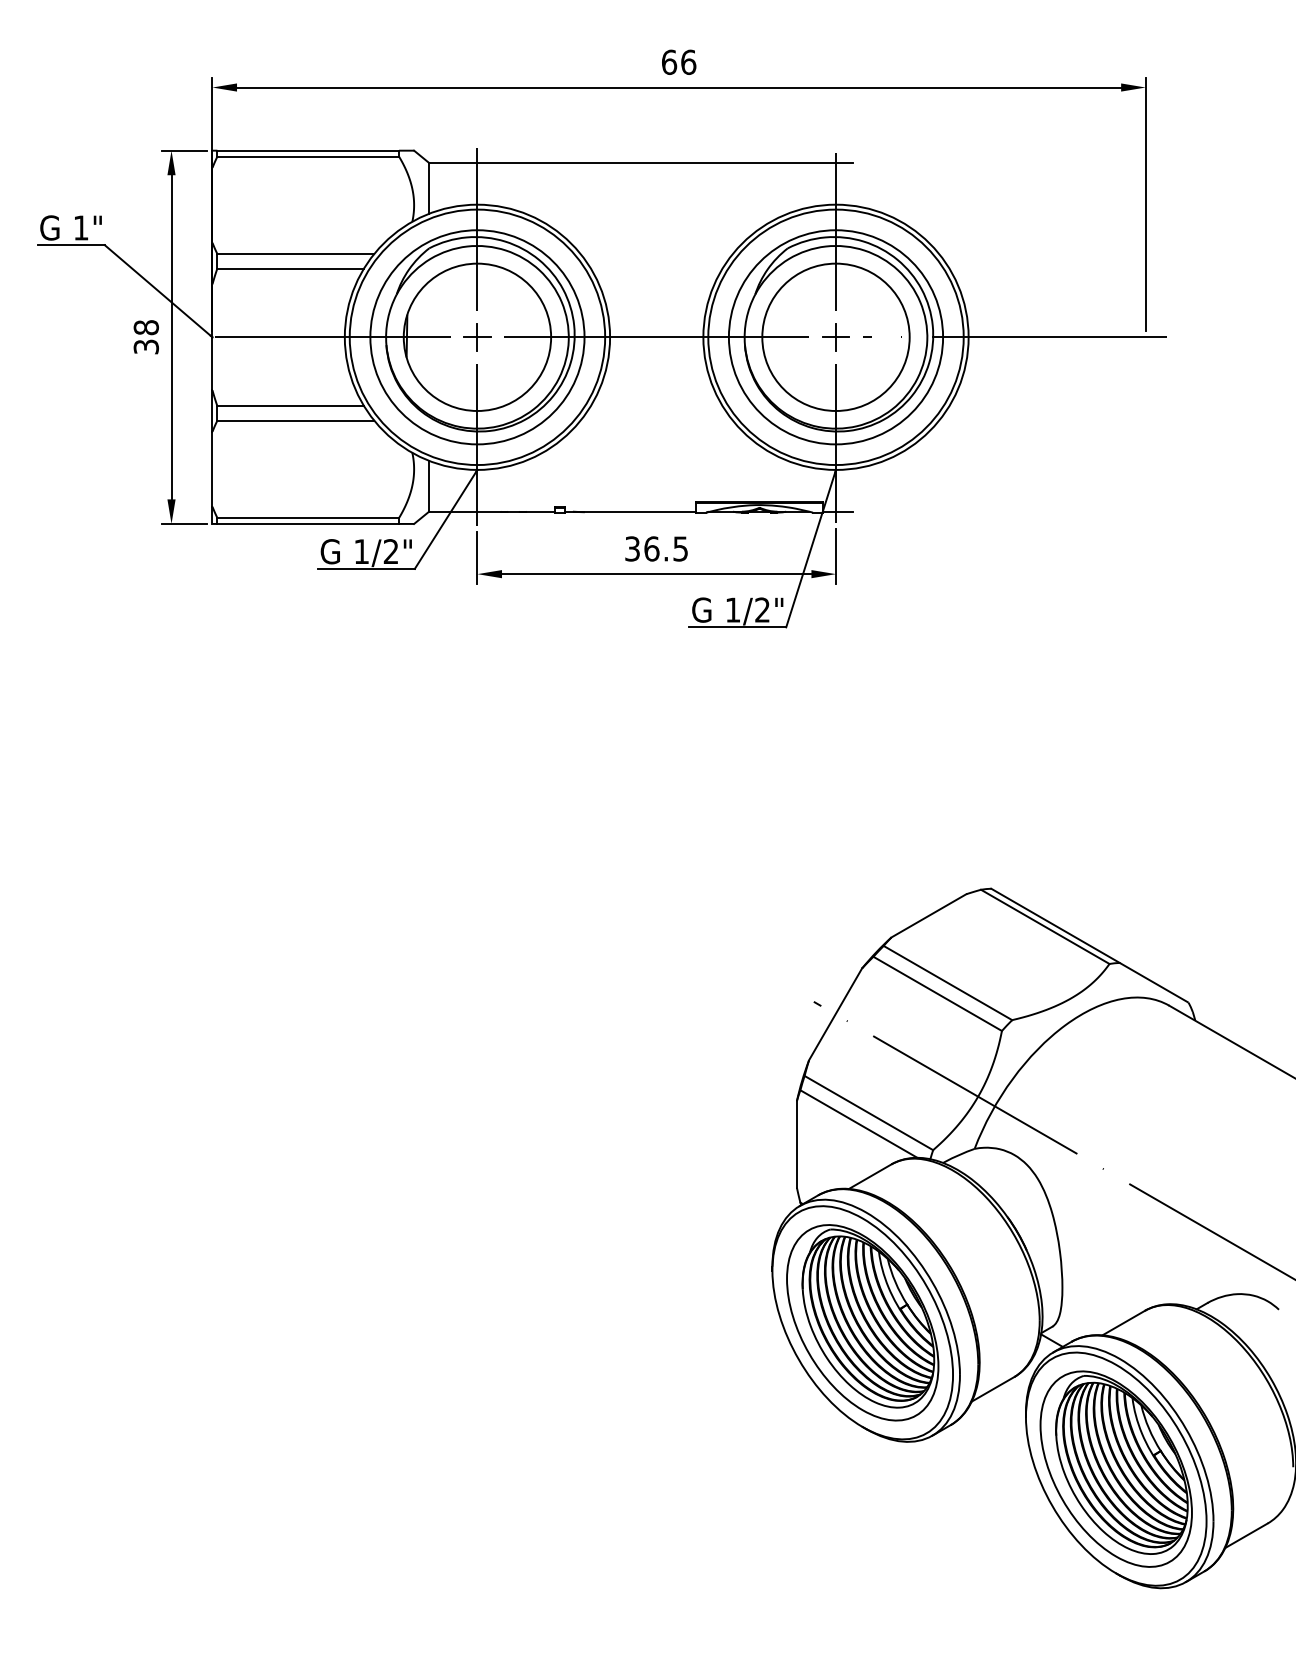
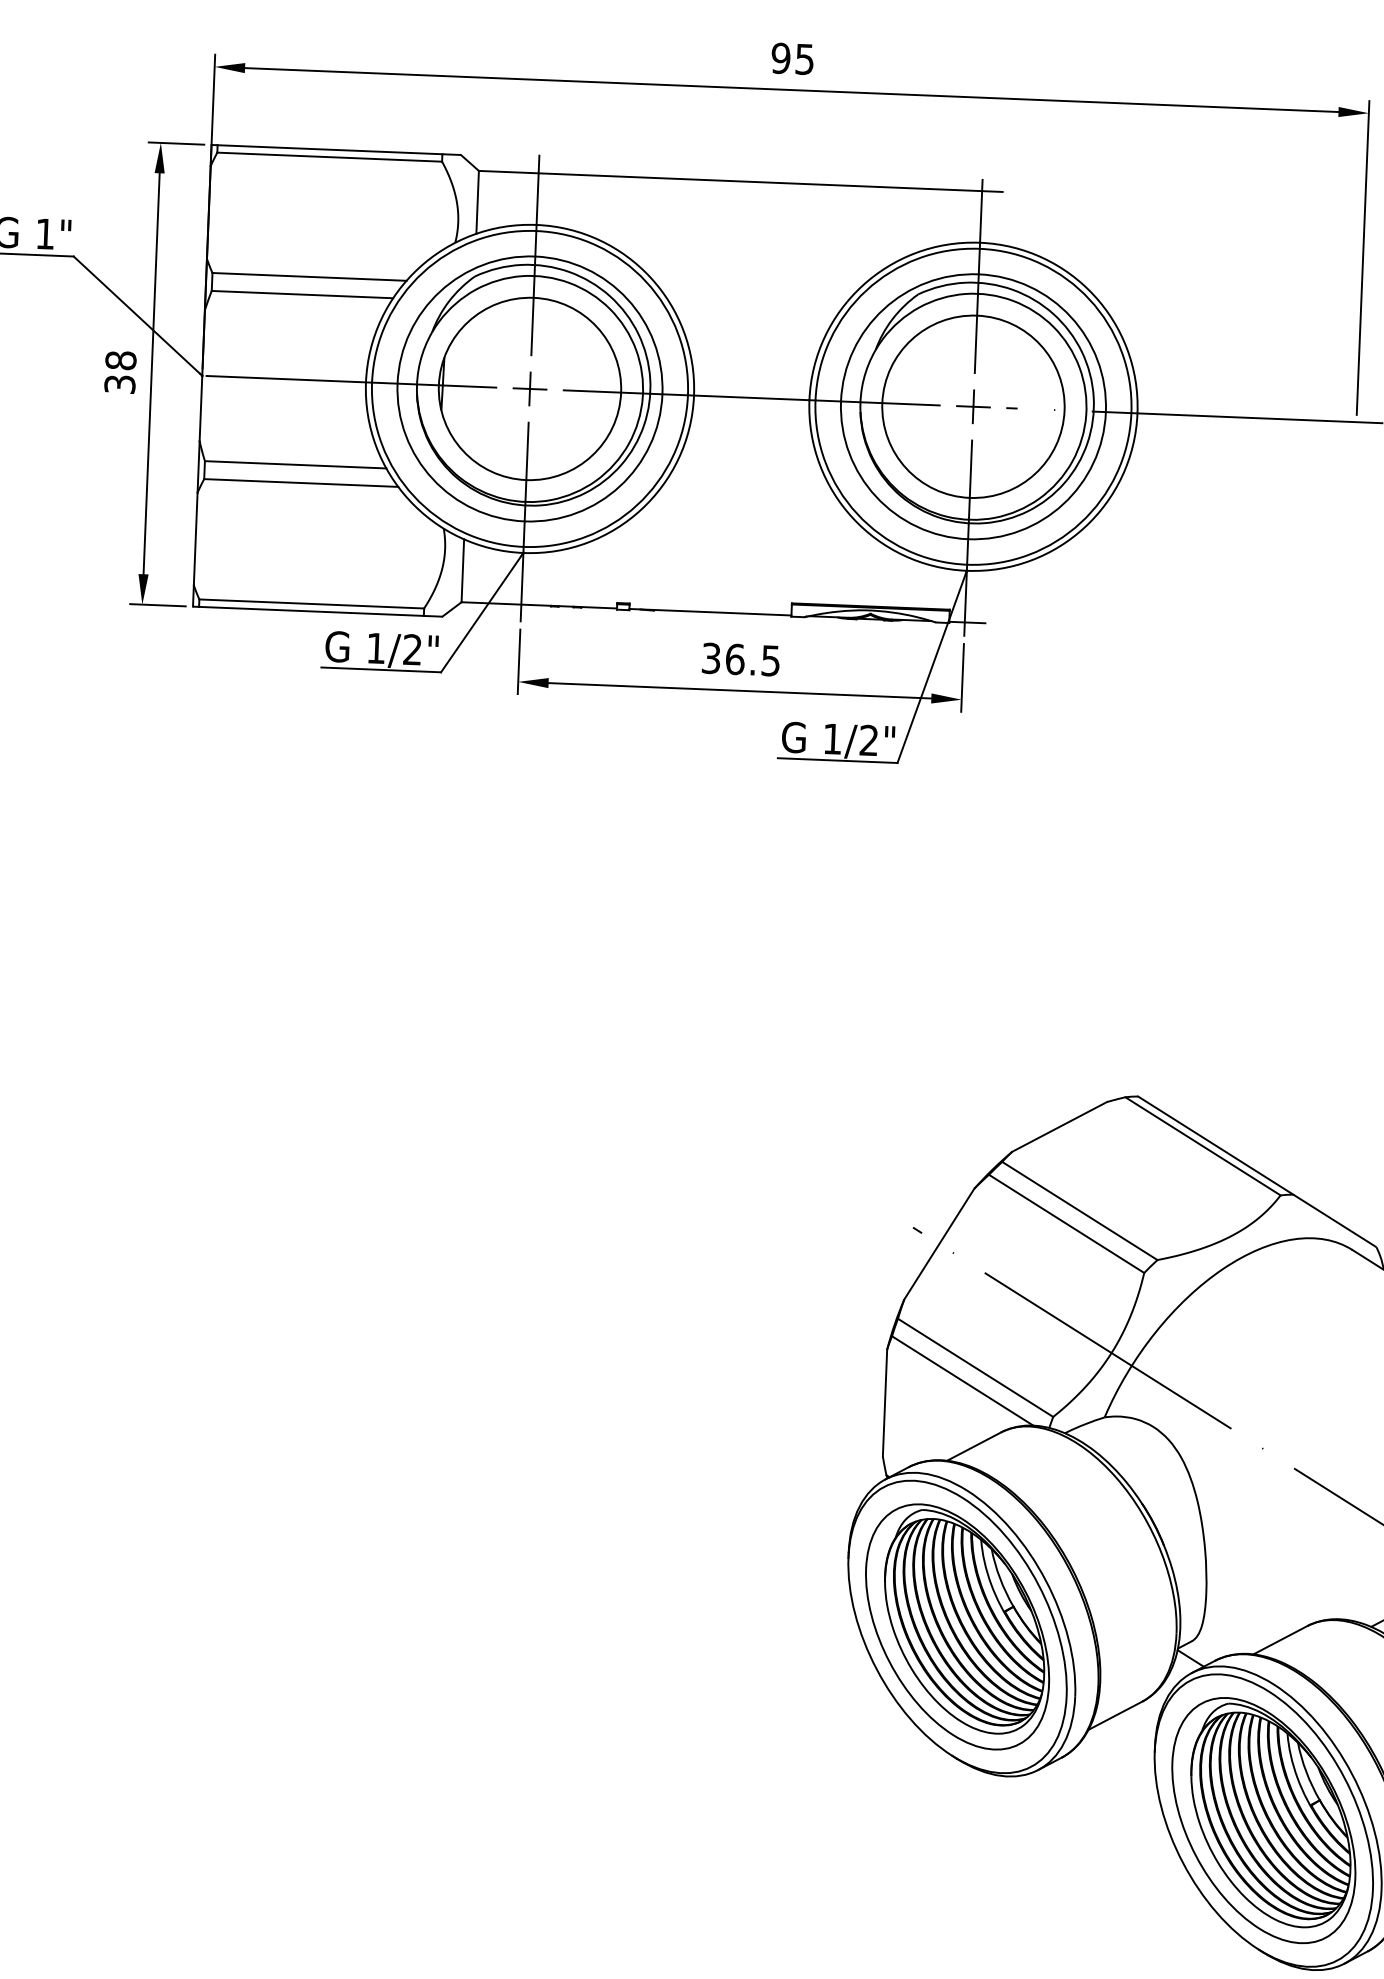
text: (678, 62) -> (792, 59), 66 -> 95

